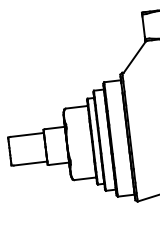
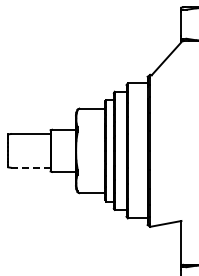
line: (30, 163) -> (30, 167), solid -> dashed

